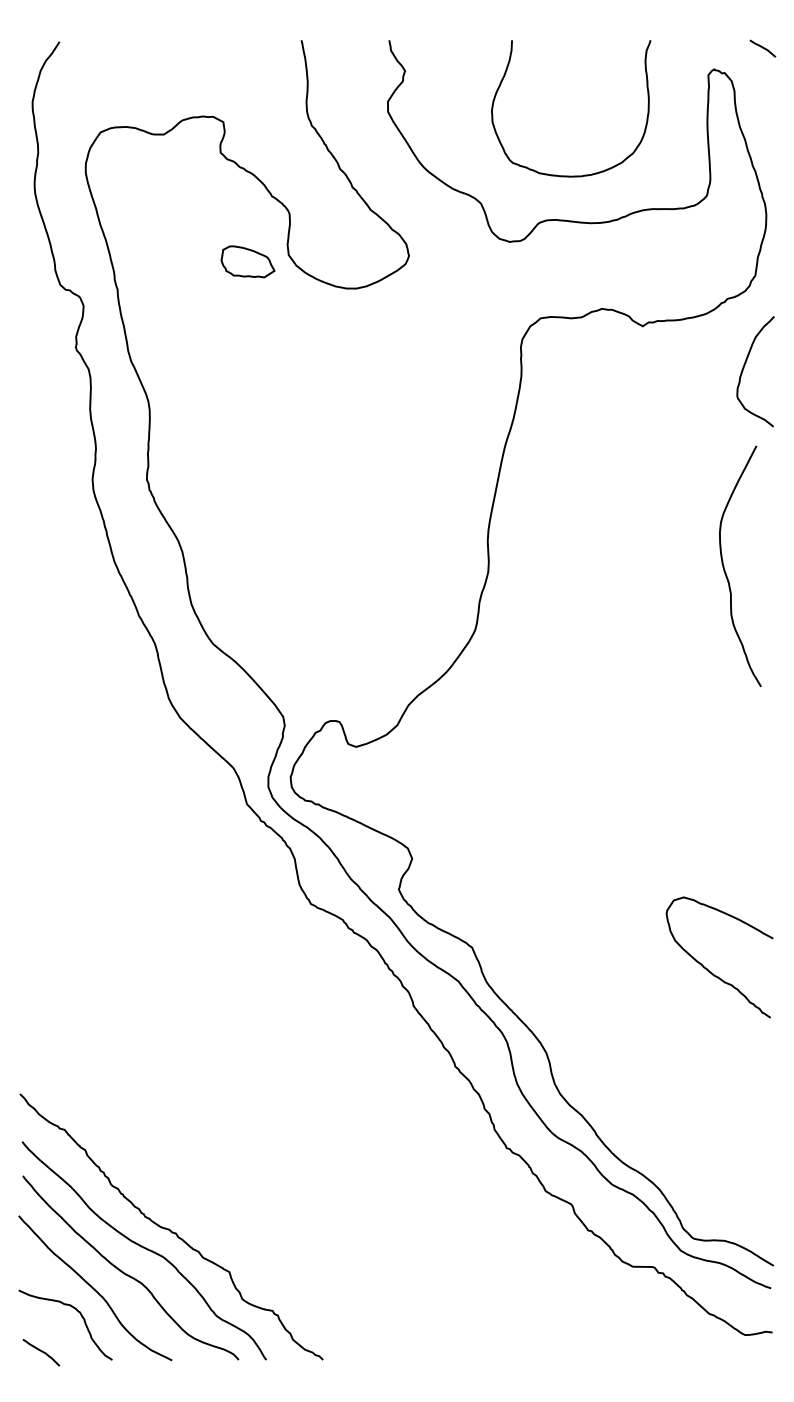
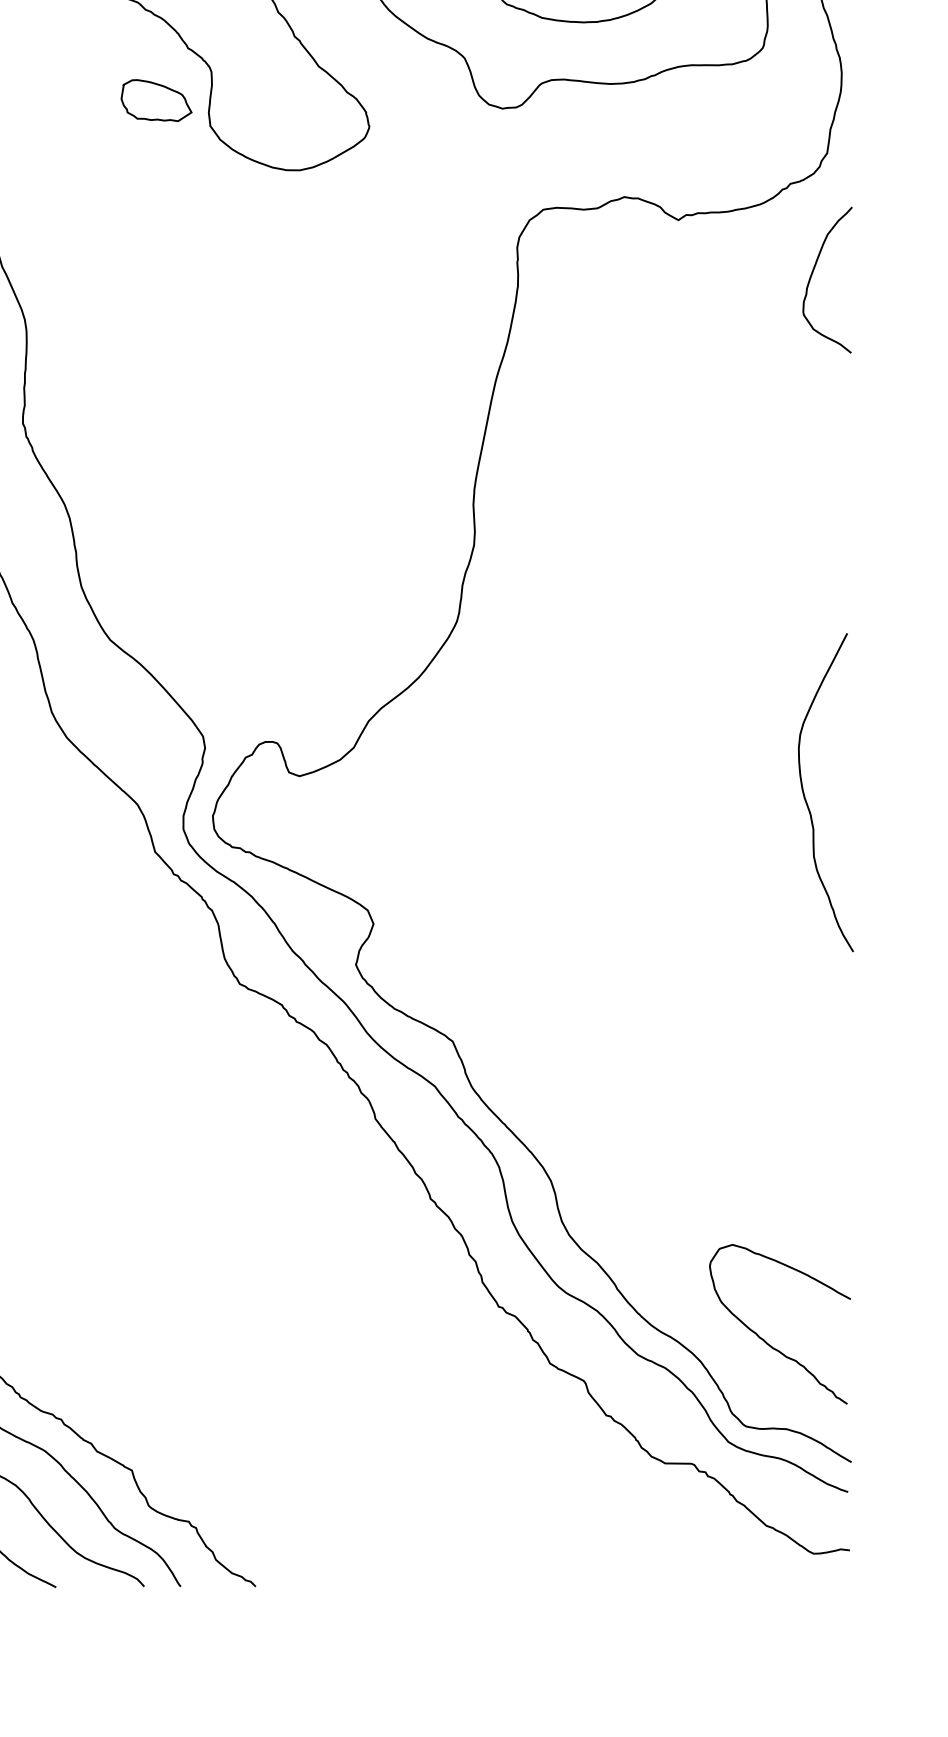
part: (247, 261) -> (155, 100), moved
curve: (726, 572) -> (807, 800), moved
curve: (707, 968) -> (763, 1338), moved

